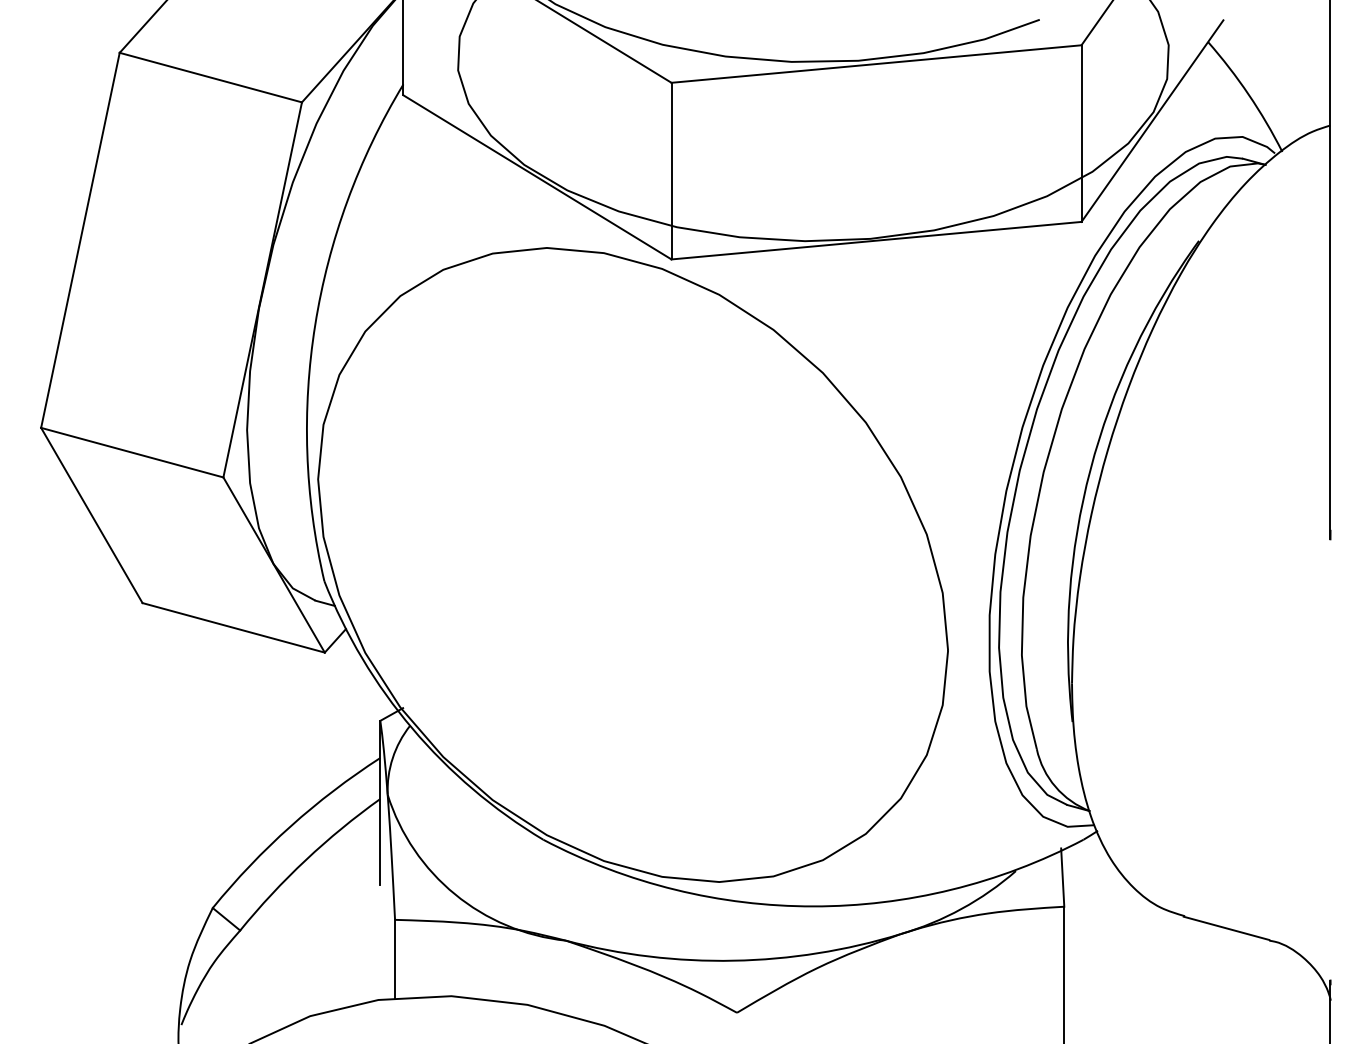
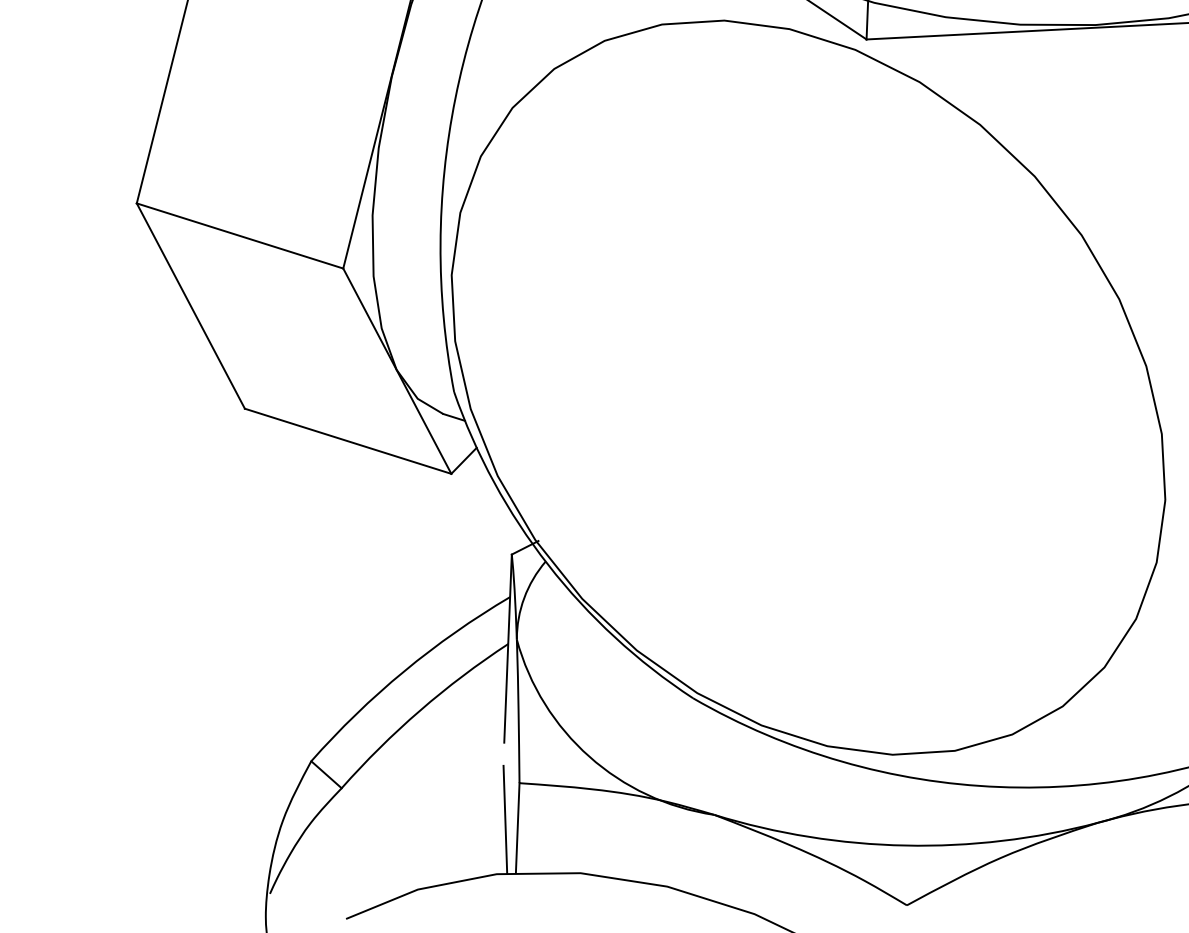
line: (383, 951) -> (504, 818), added

